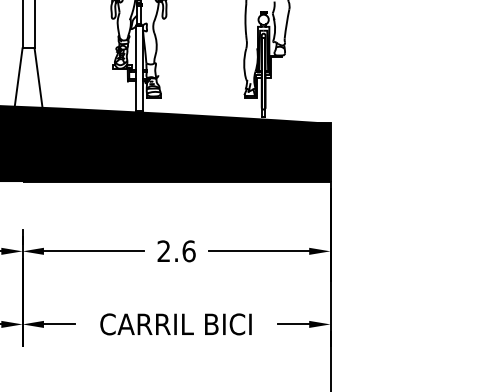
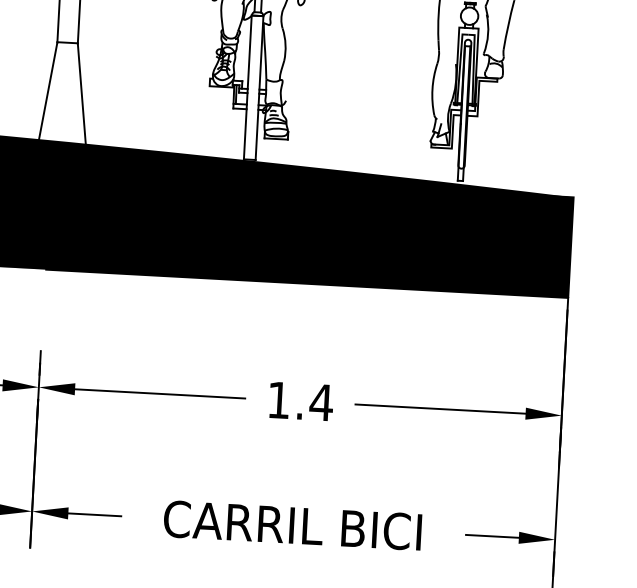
text: (176, 251) -> (300, 401), 2.6 -> 1.4

